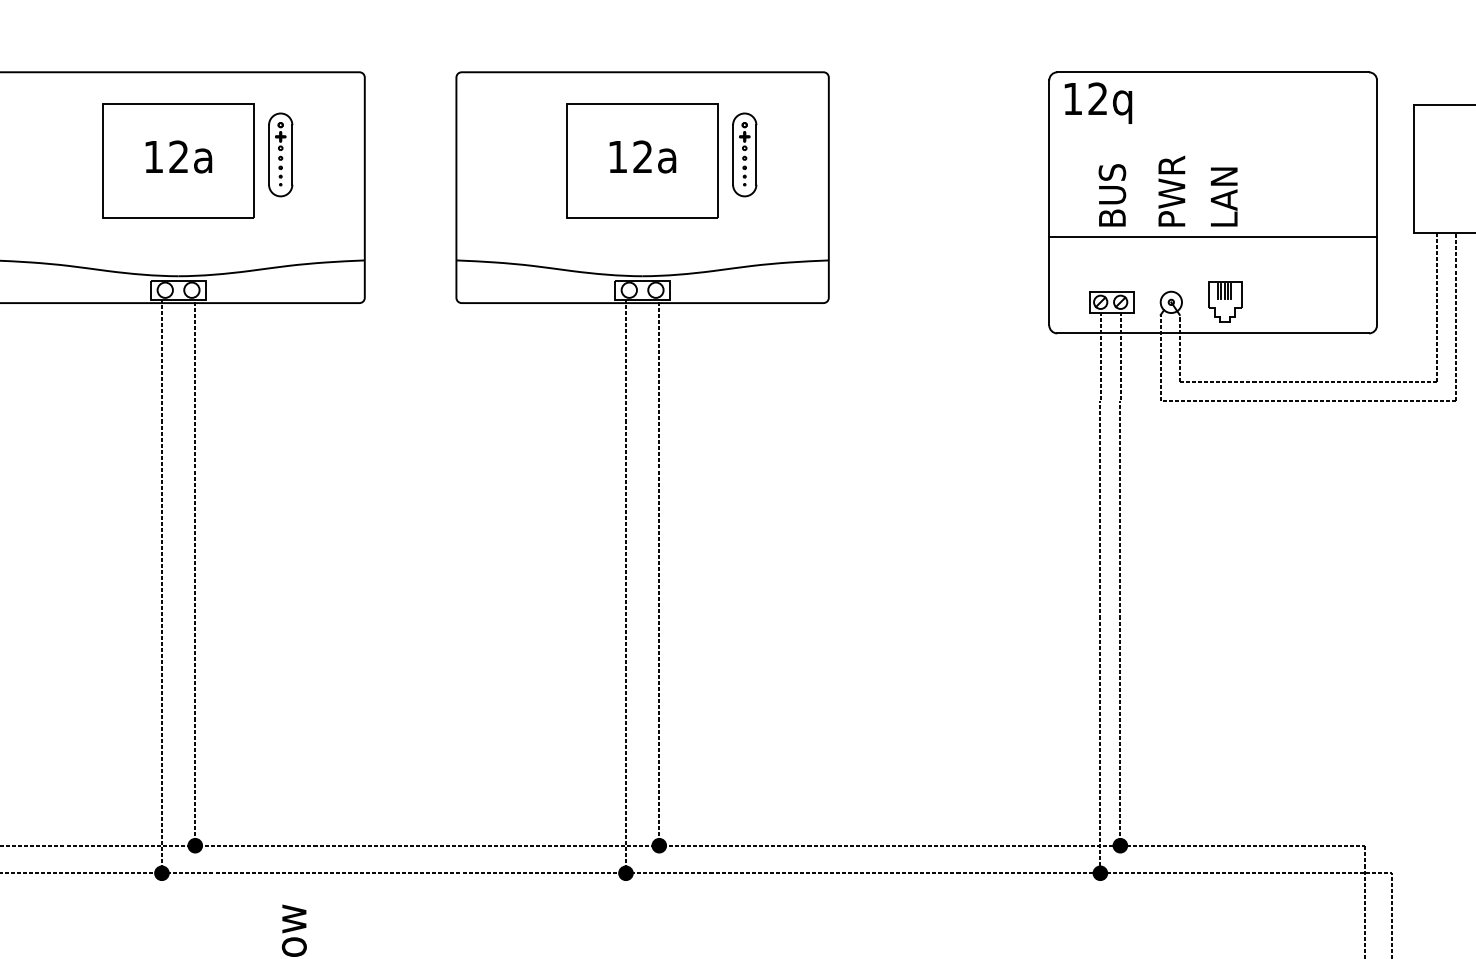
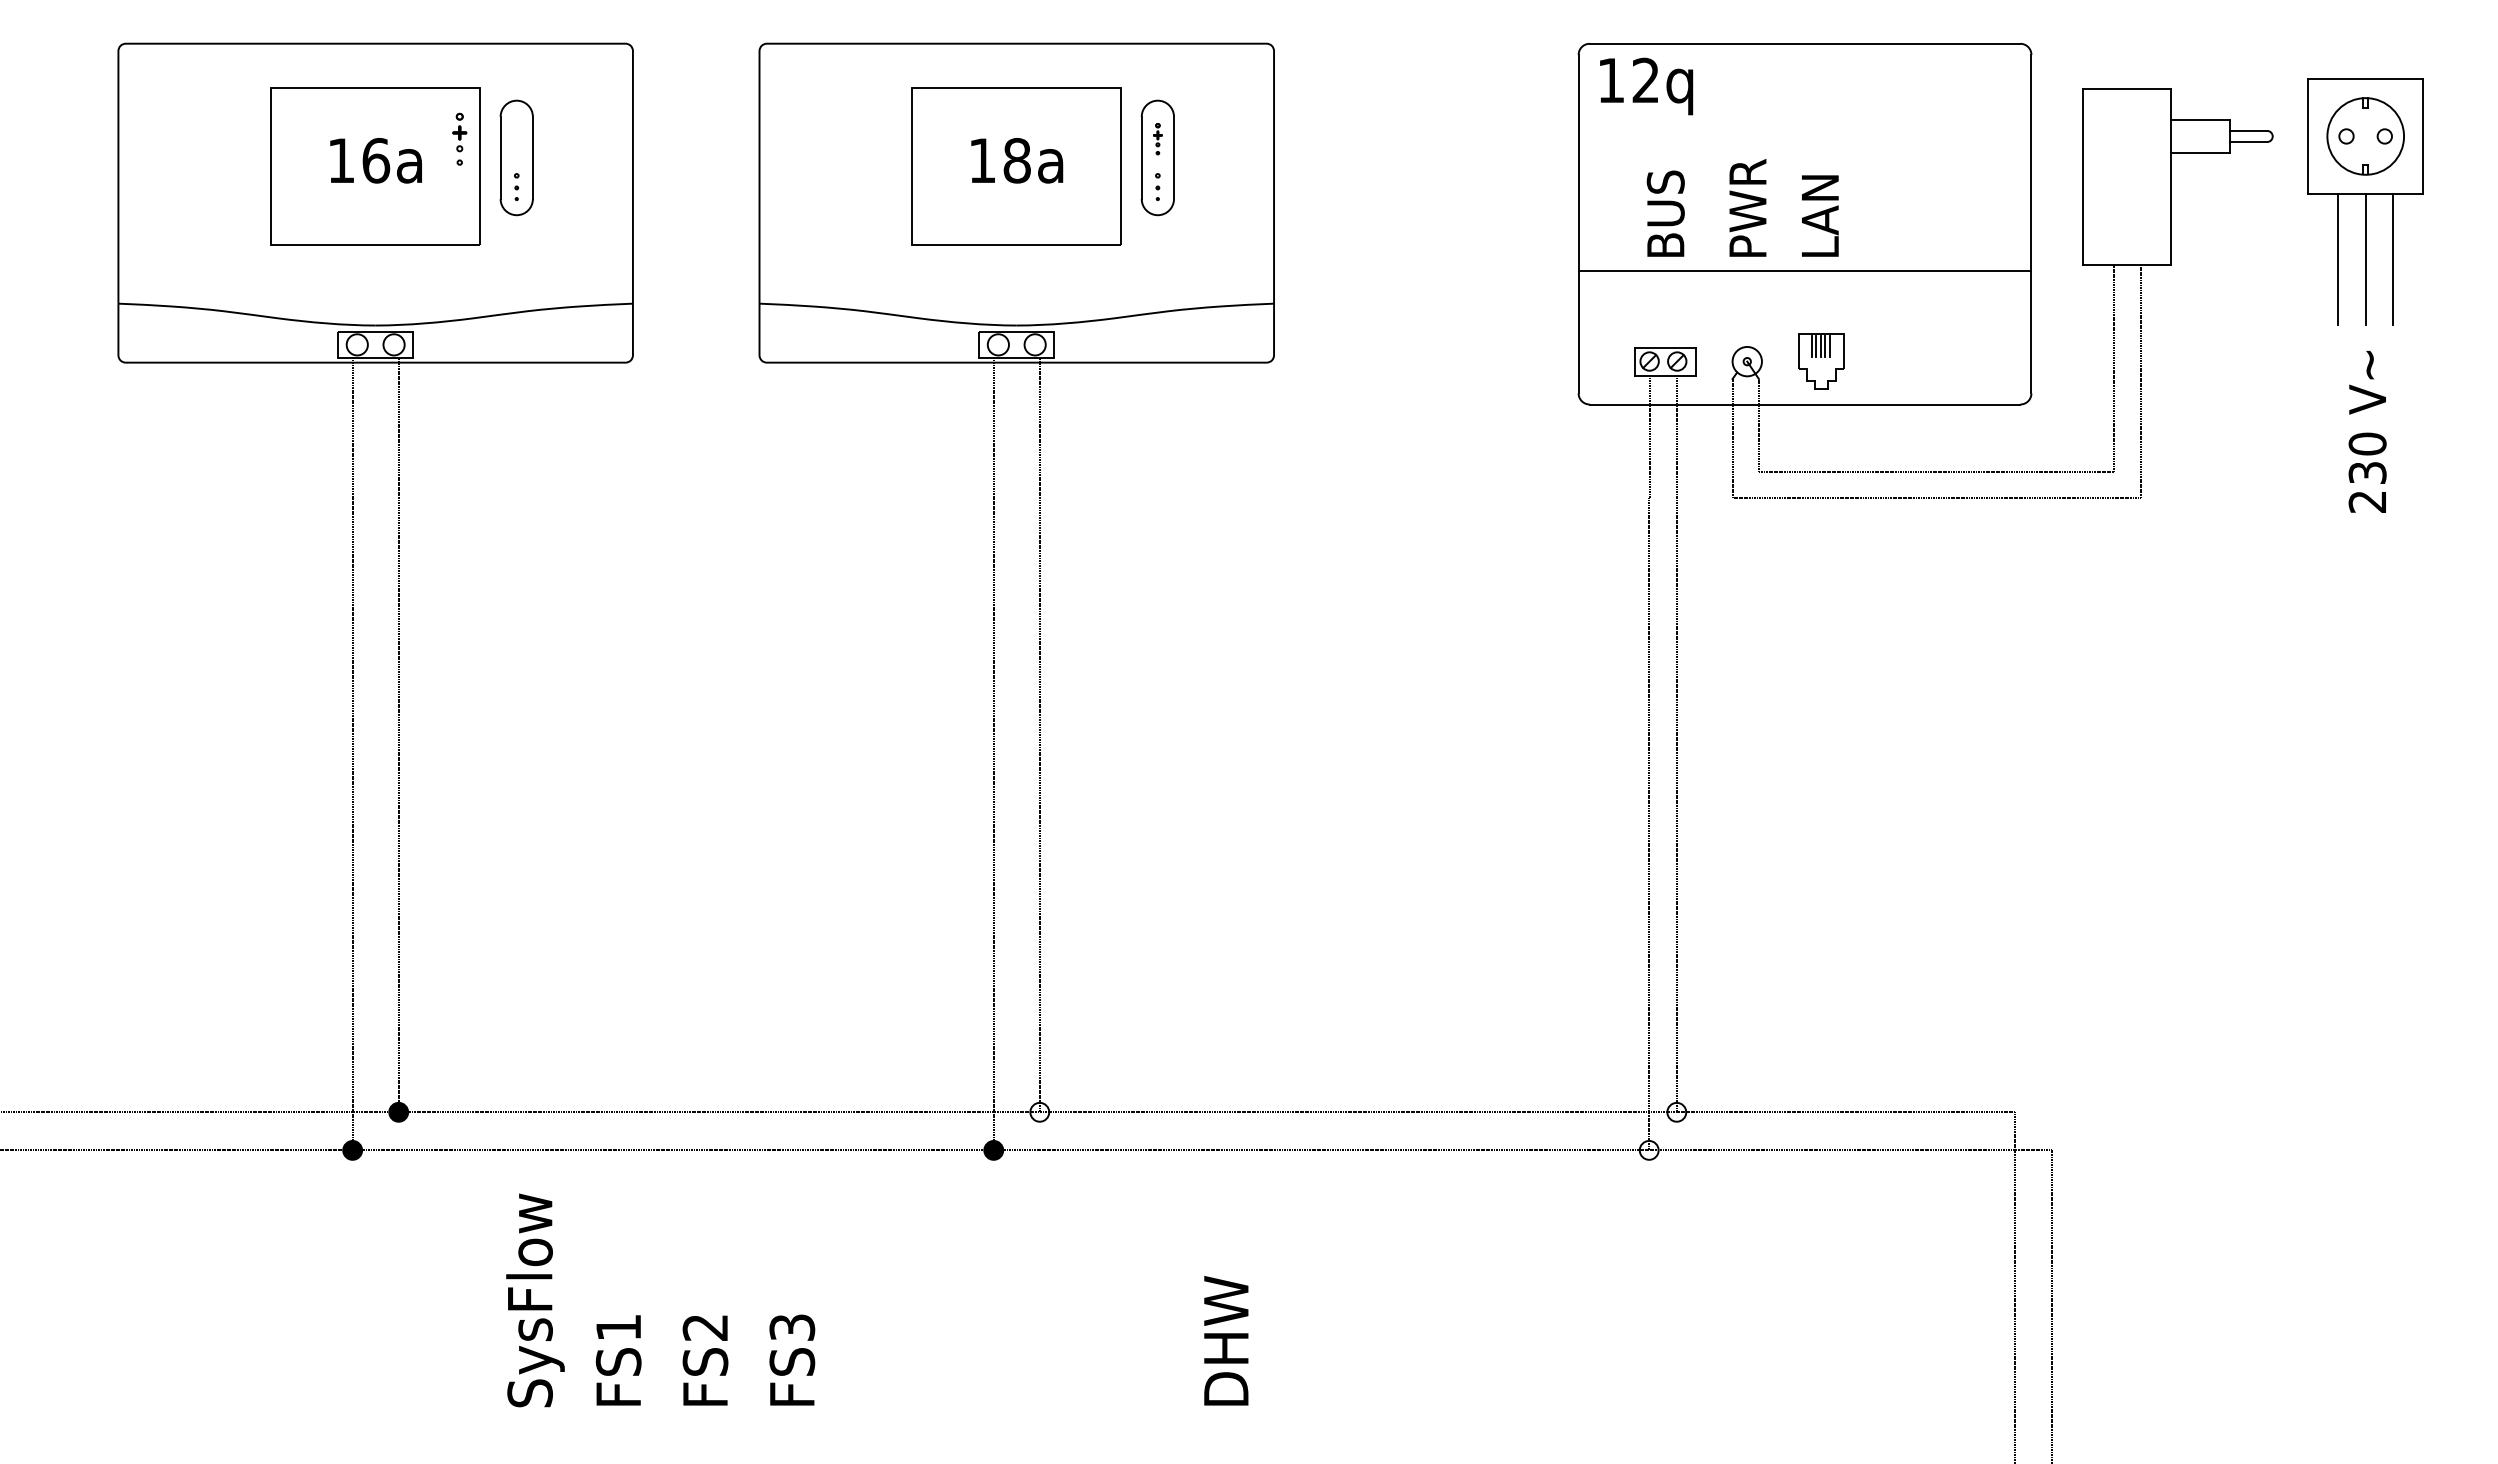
part: (280, 140) -> (459, 138), moved
part: (744, 140) -> (1157, 138), size x0.6
text: (179, 156) -> (376, 160), 12a -> 16a
text: (642, 156) -> (1016, 160), 12a -> 18a
fill: (659, 845) -> (1039, 1111), removed
fill: (1120, 845) -> (1676, 1111), removed
fill: (1099, 872) -> (1648, 1149), removed

